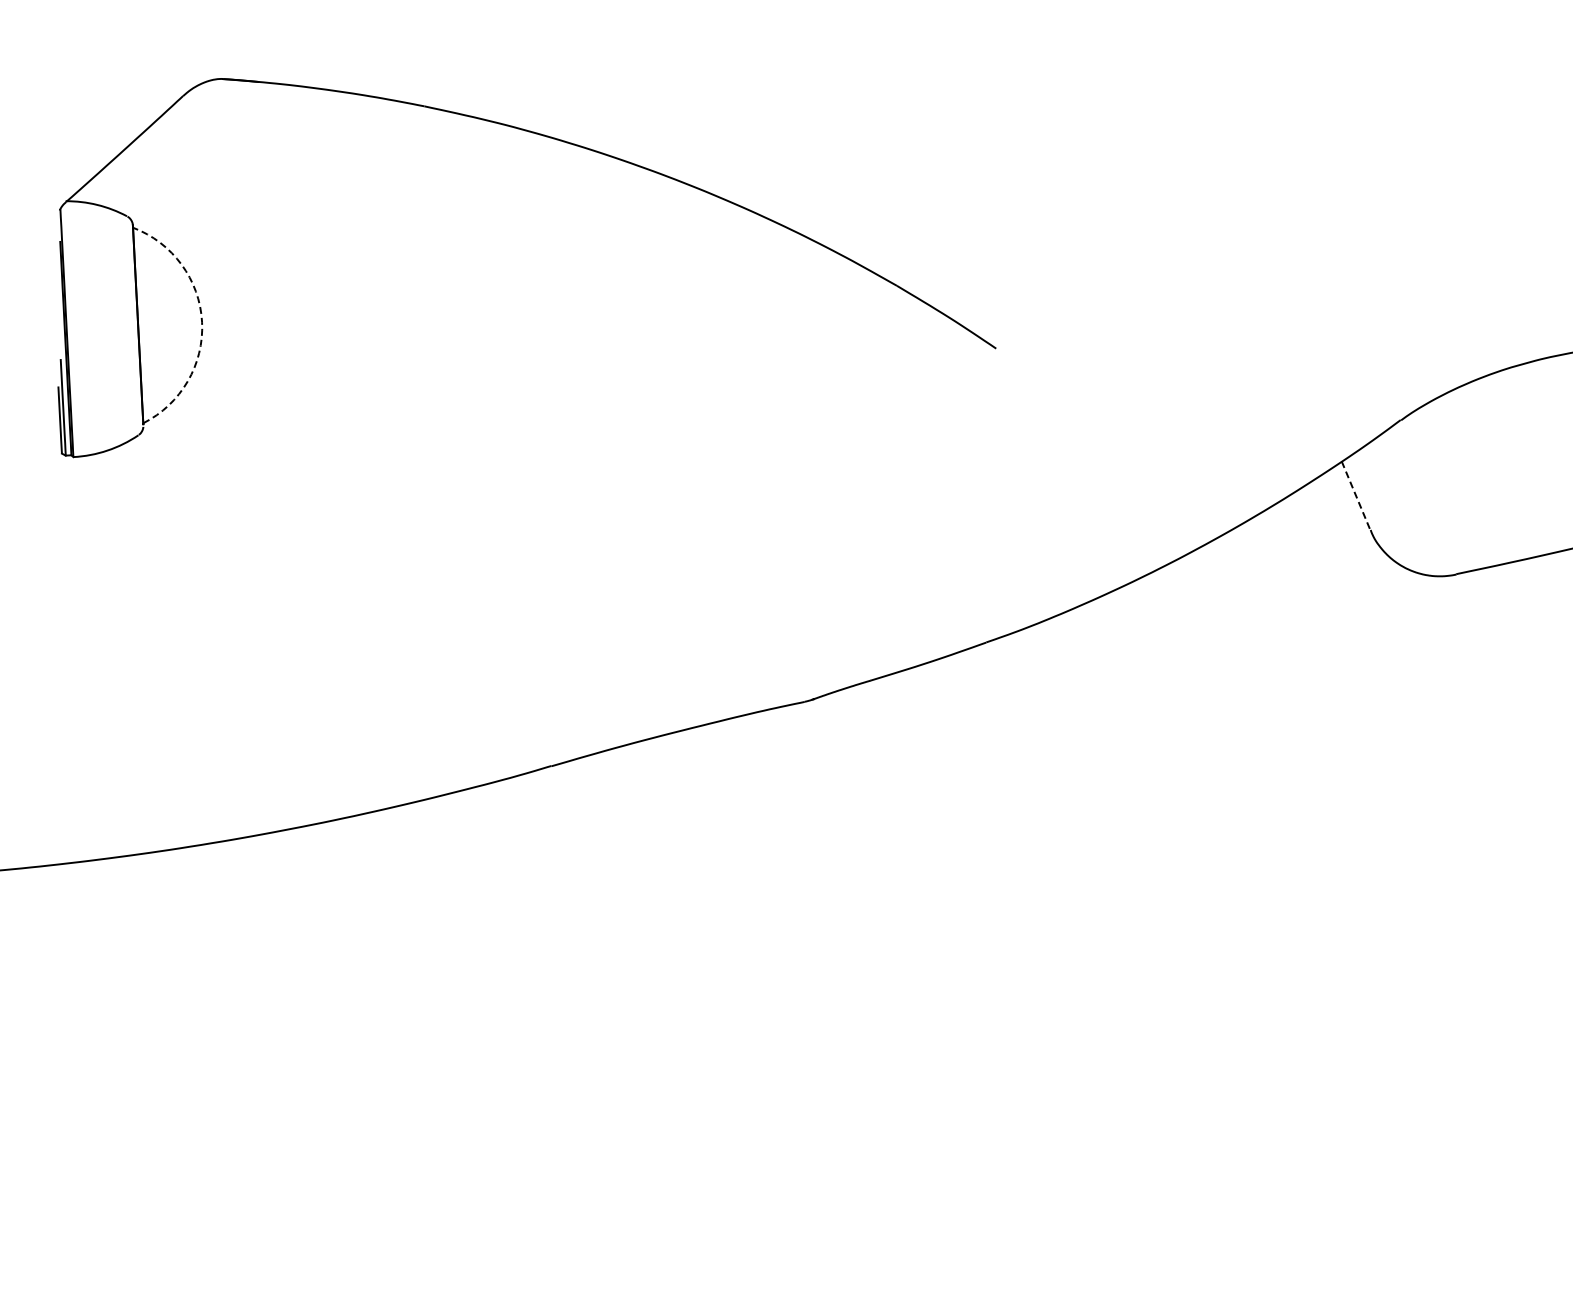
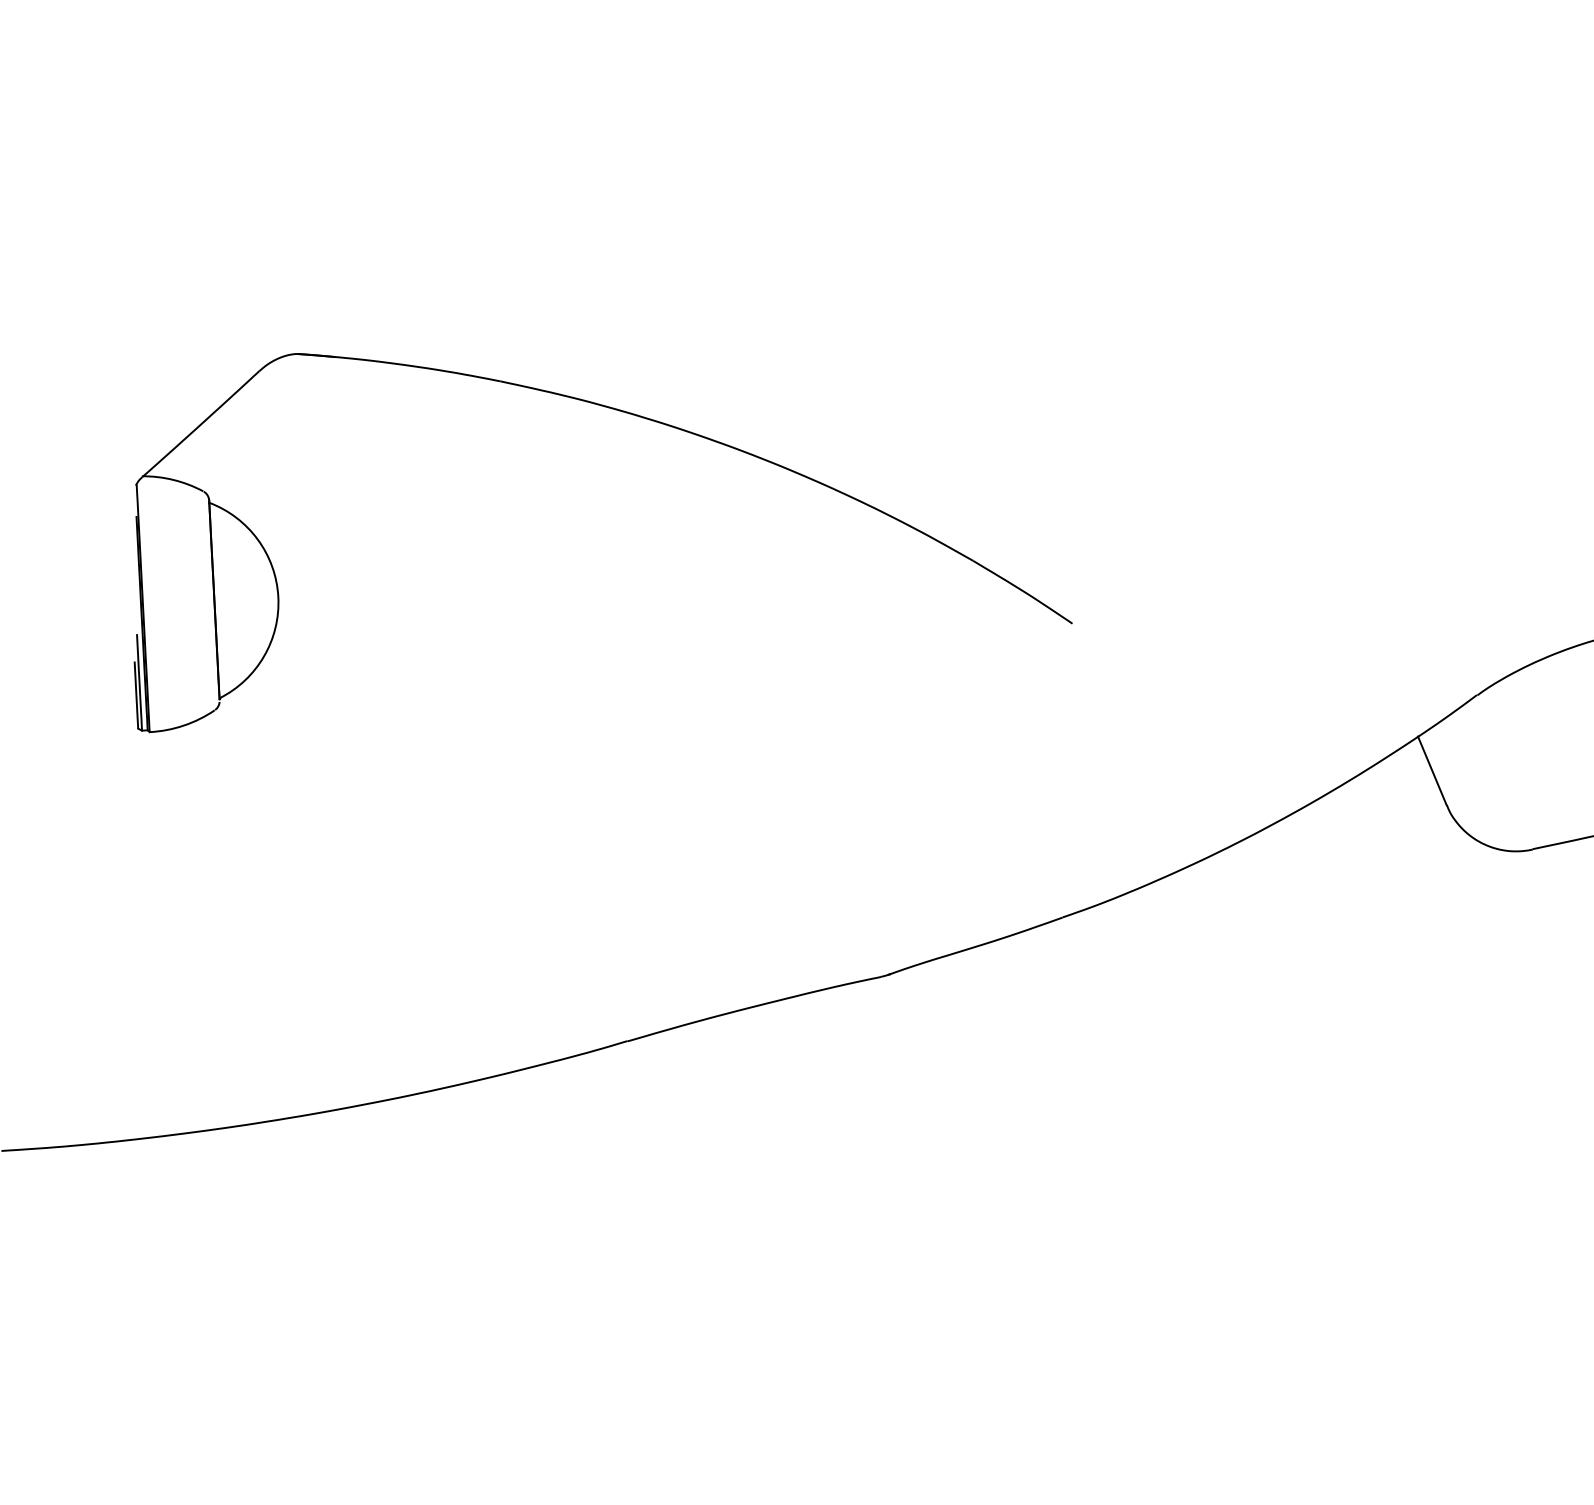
arc: (202, 322) -> (278, 597), dashed -> solid
line: (1356, 496) -> (1432, 771), dashed -> solid

